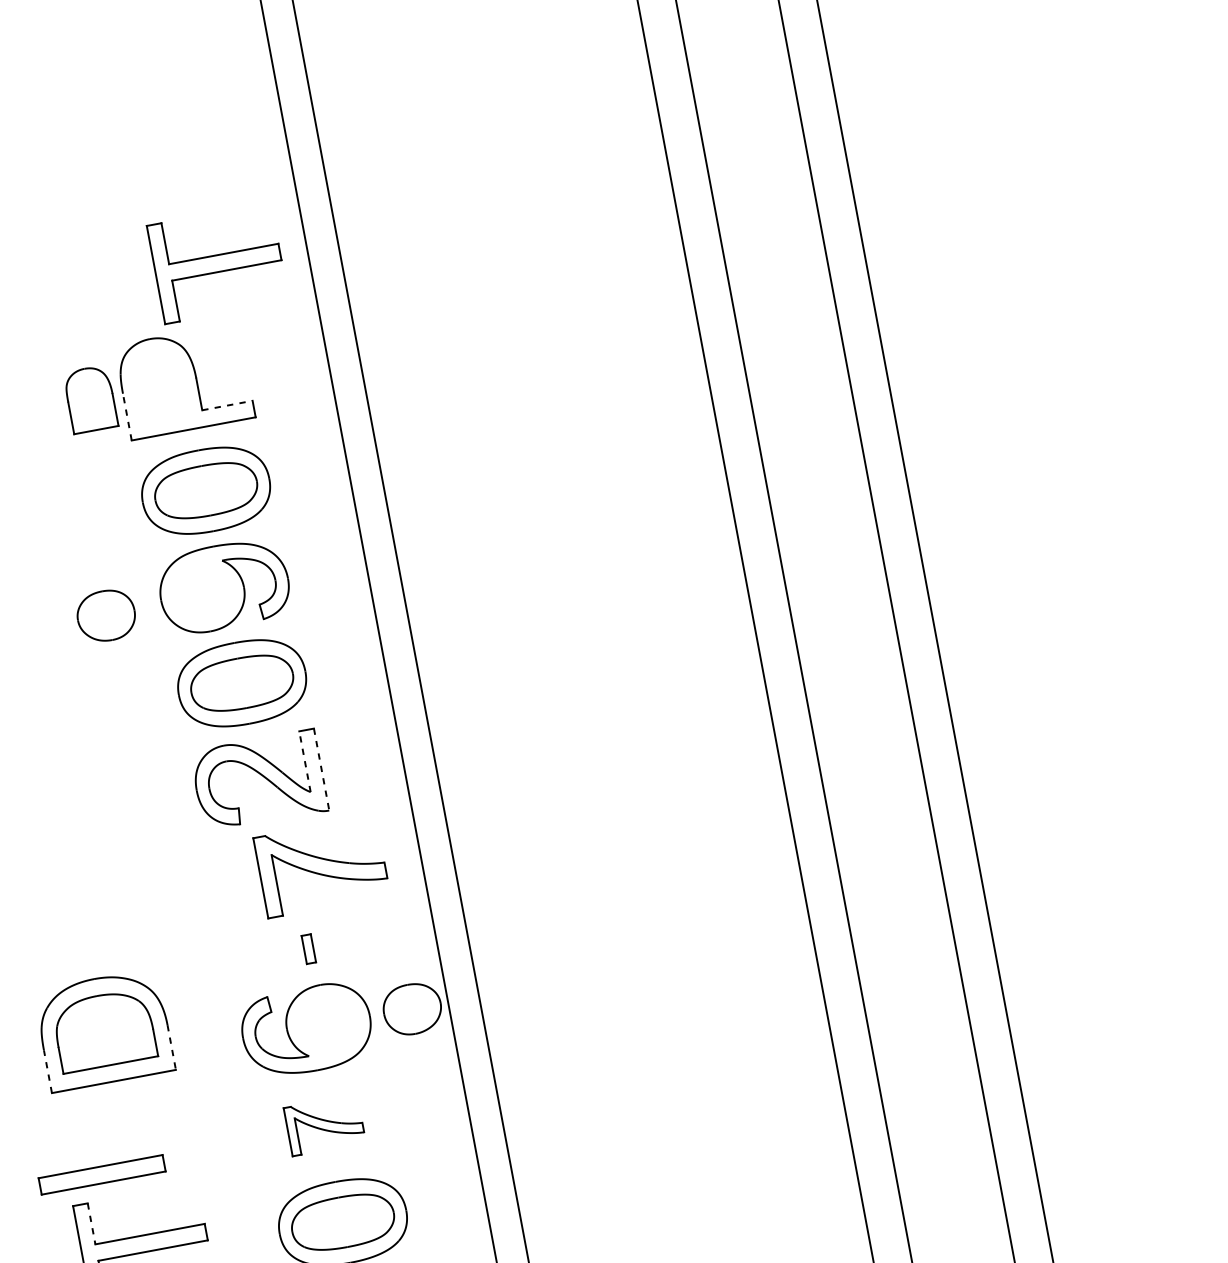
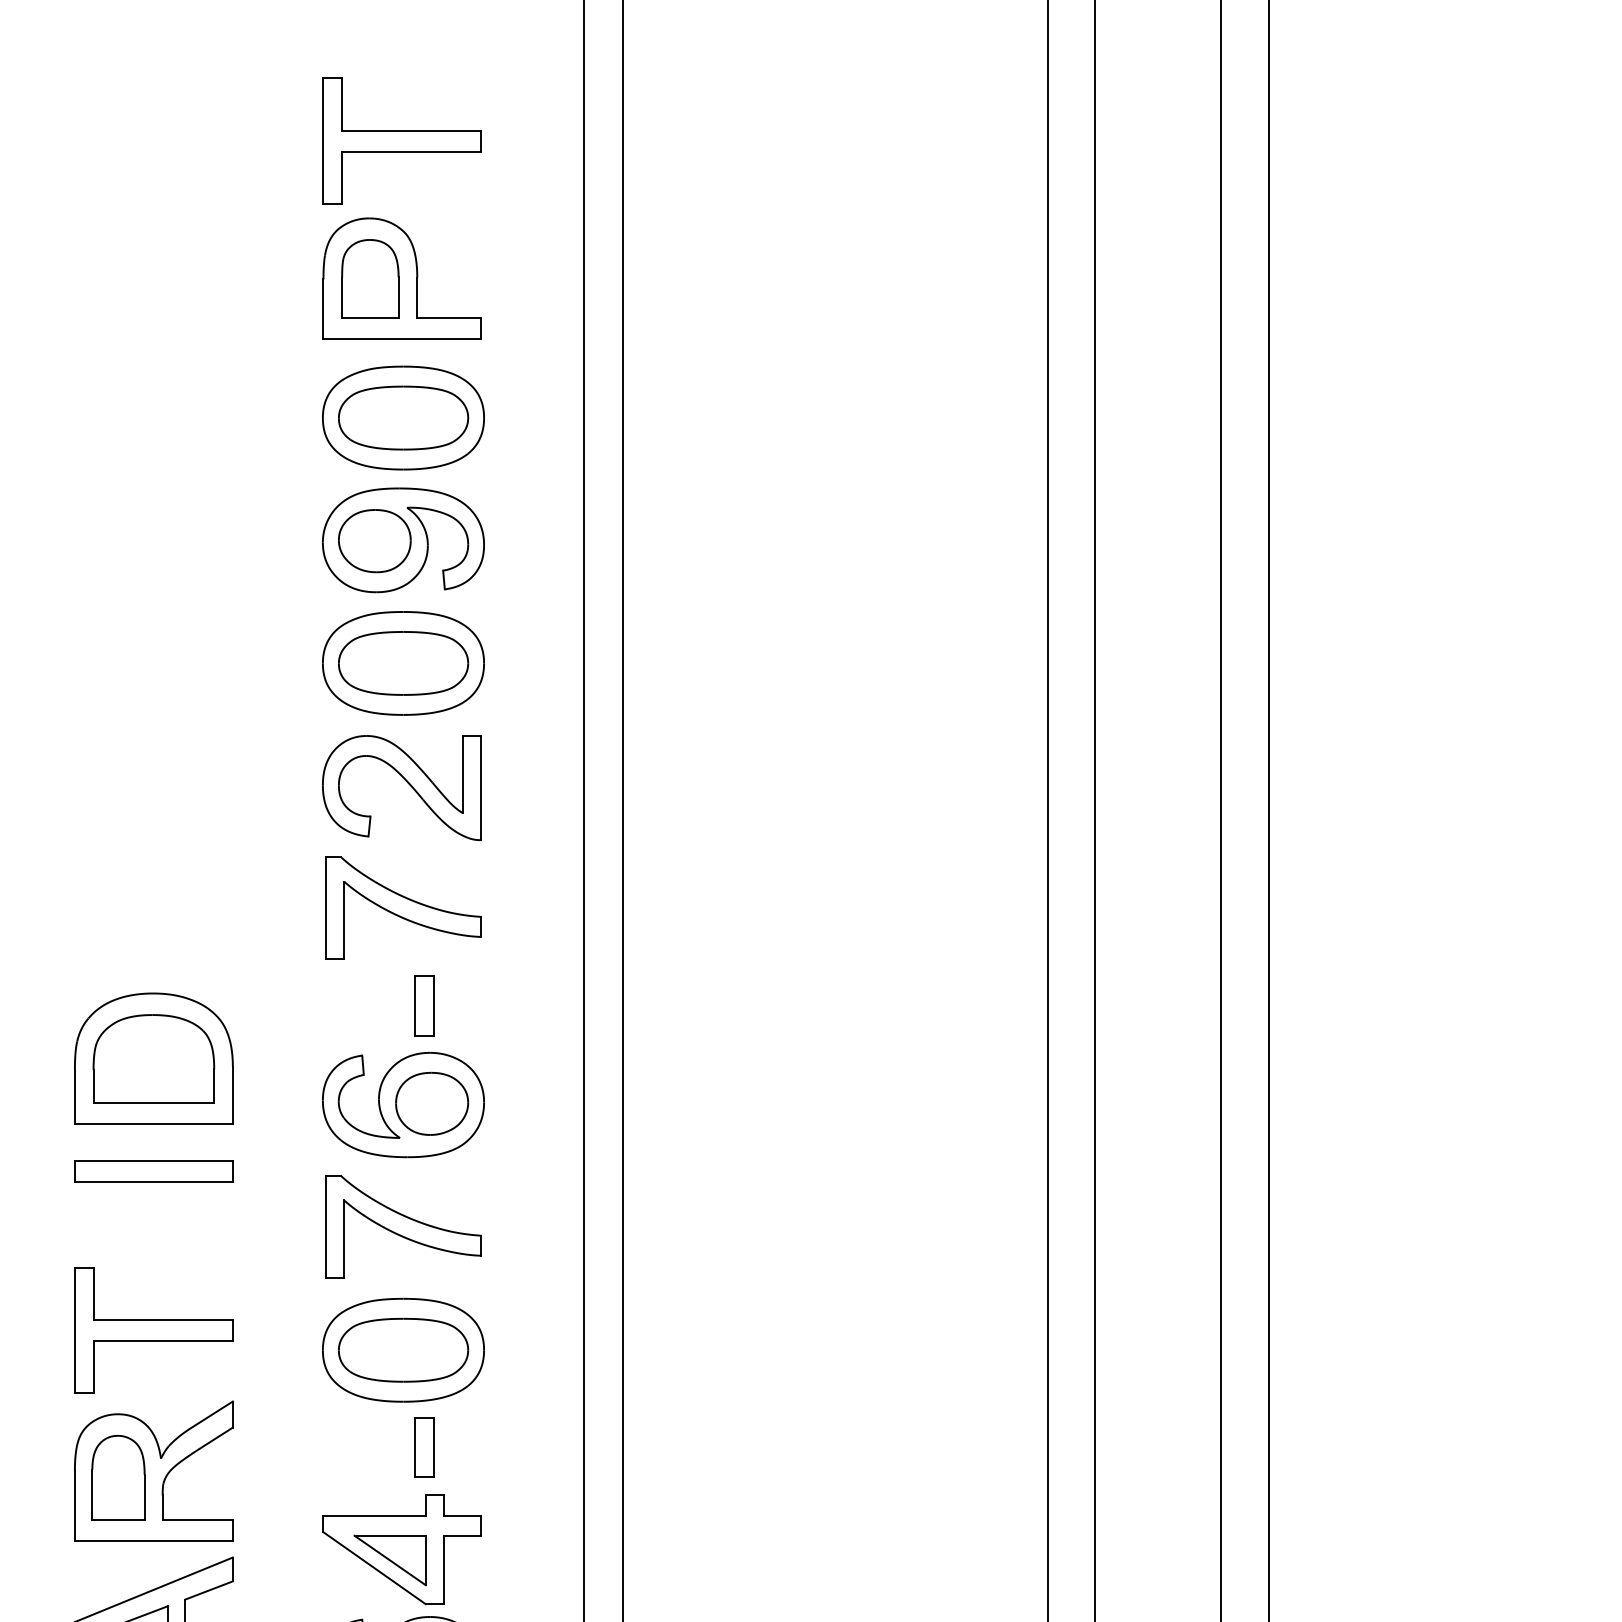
part: (217, 263) -> (401, 140), moved
part: (90, 398) -> (370, 278), moved
line: (227, 405) -> (449, 318), dashed -> solid
line: (127, 417) -> (323, 309), dashed -> solid
part: (106, 616) -> (374, 541), moved
line: (304, 761) -> (462, 774), dashed -> solid
line: (321, 770) -> (481, 788), dashed -> solid
part: (321, 866) -> (403, 907), moved
part: (308, 948) -> (424, 1005), size x1.67
part: (412, 1008) -> (432, 1103), moved
line: (171, 1047) -> (232, 1095), dashed -> solid
line: (47, 1071) -> (74, 1096), dashed -> solid
part: (324, 1125) -> (403, 1226), size x1.67
part: (101, 1175) -> (153, 1171), moved
line: (91, 1224) -> (93, 1294), dashed -> solid

